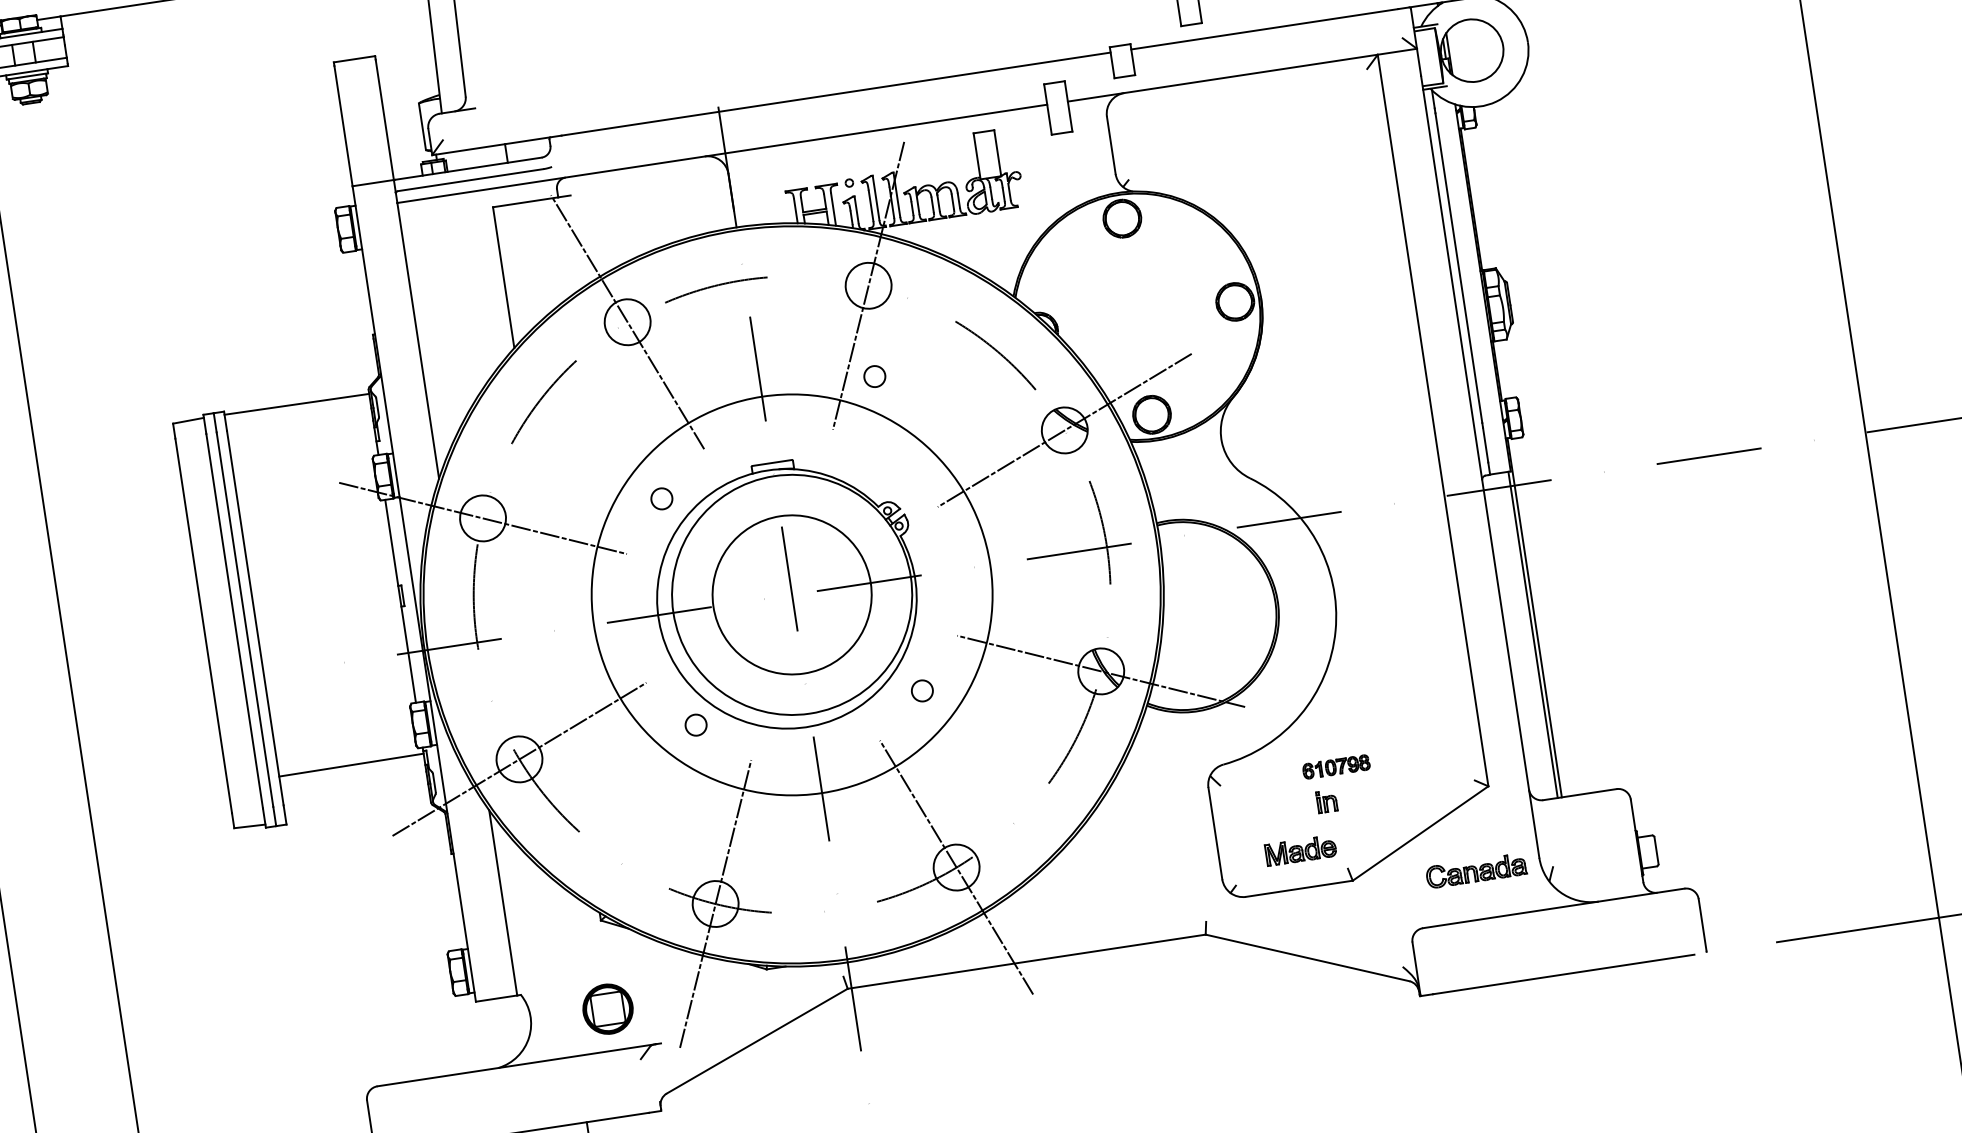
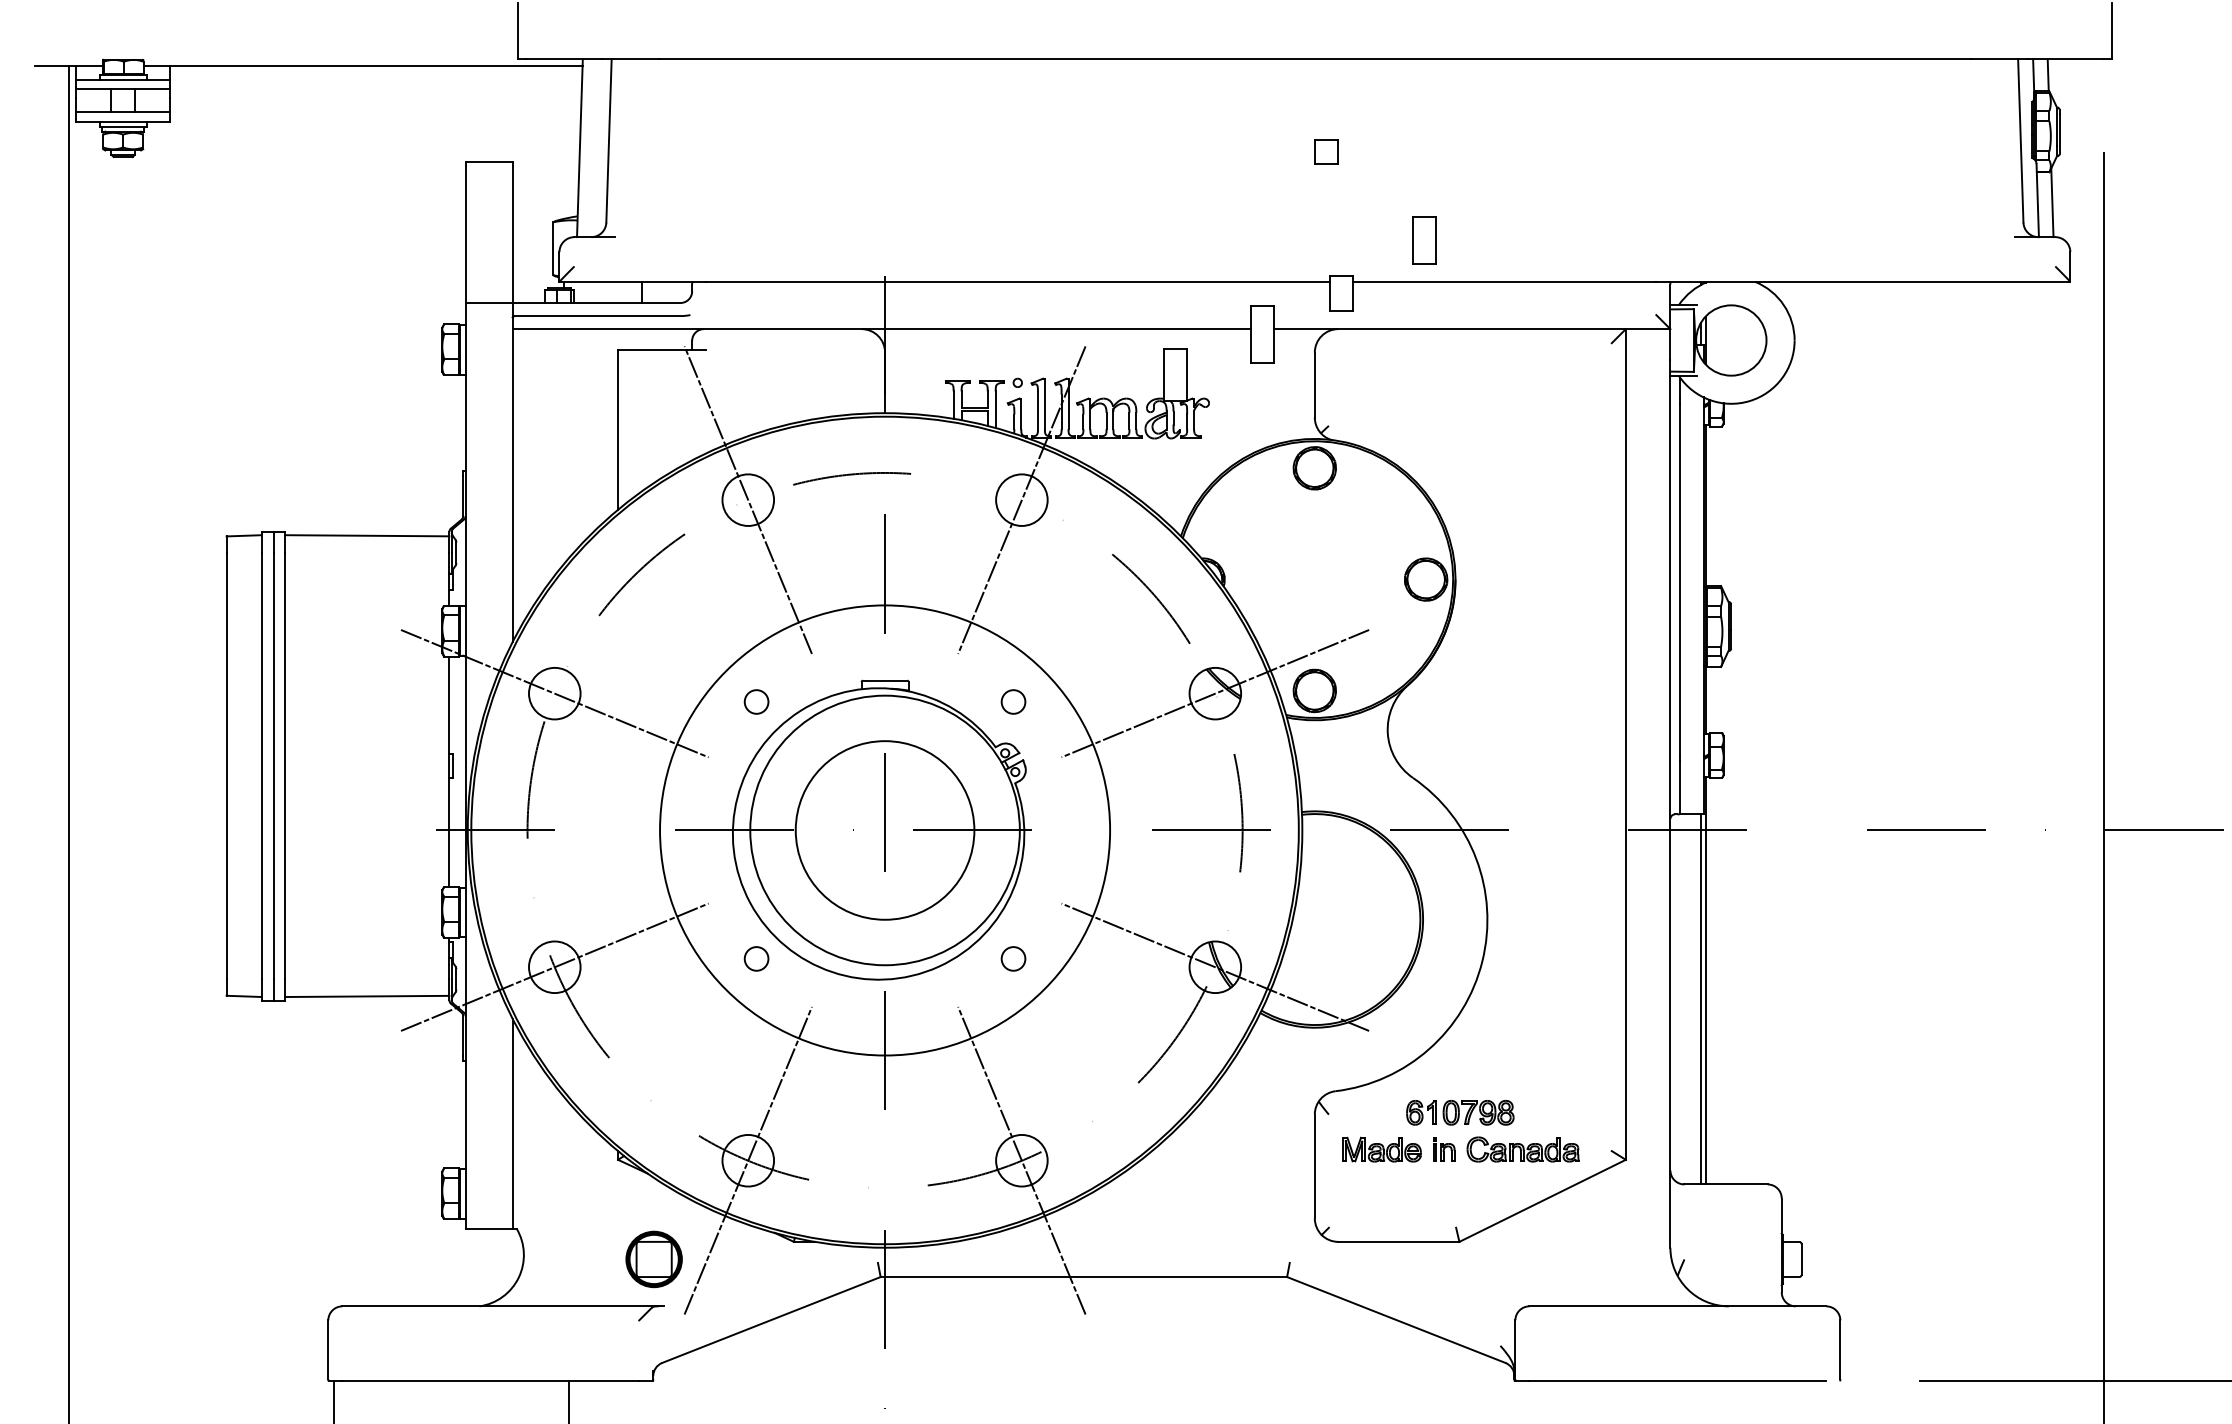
circle: (874, 376) -> (1013, 701), moved
line: (351, 765) -> (367, 996), moved
part: (1336, 766) -> (1460, 1112), size x1.43
part: (1300, 850) -> (1381, 1149), moved
part: (1475, 870) -> (1522, 1149), moved
part: (607, 1009) -> (653, 1259), moved

